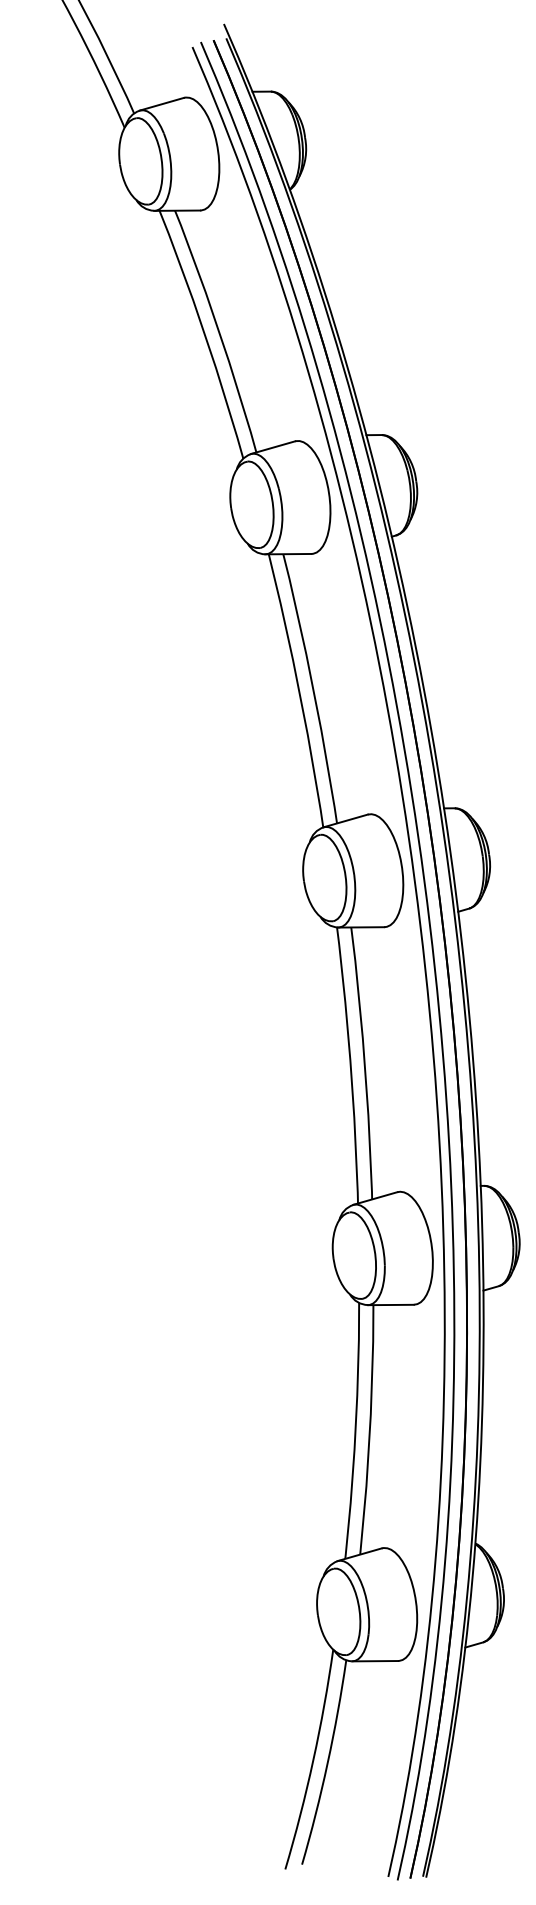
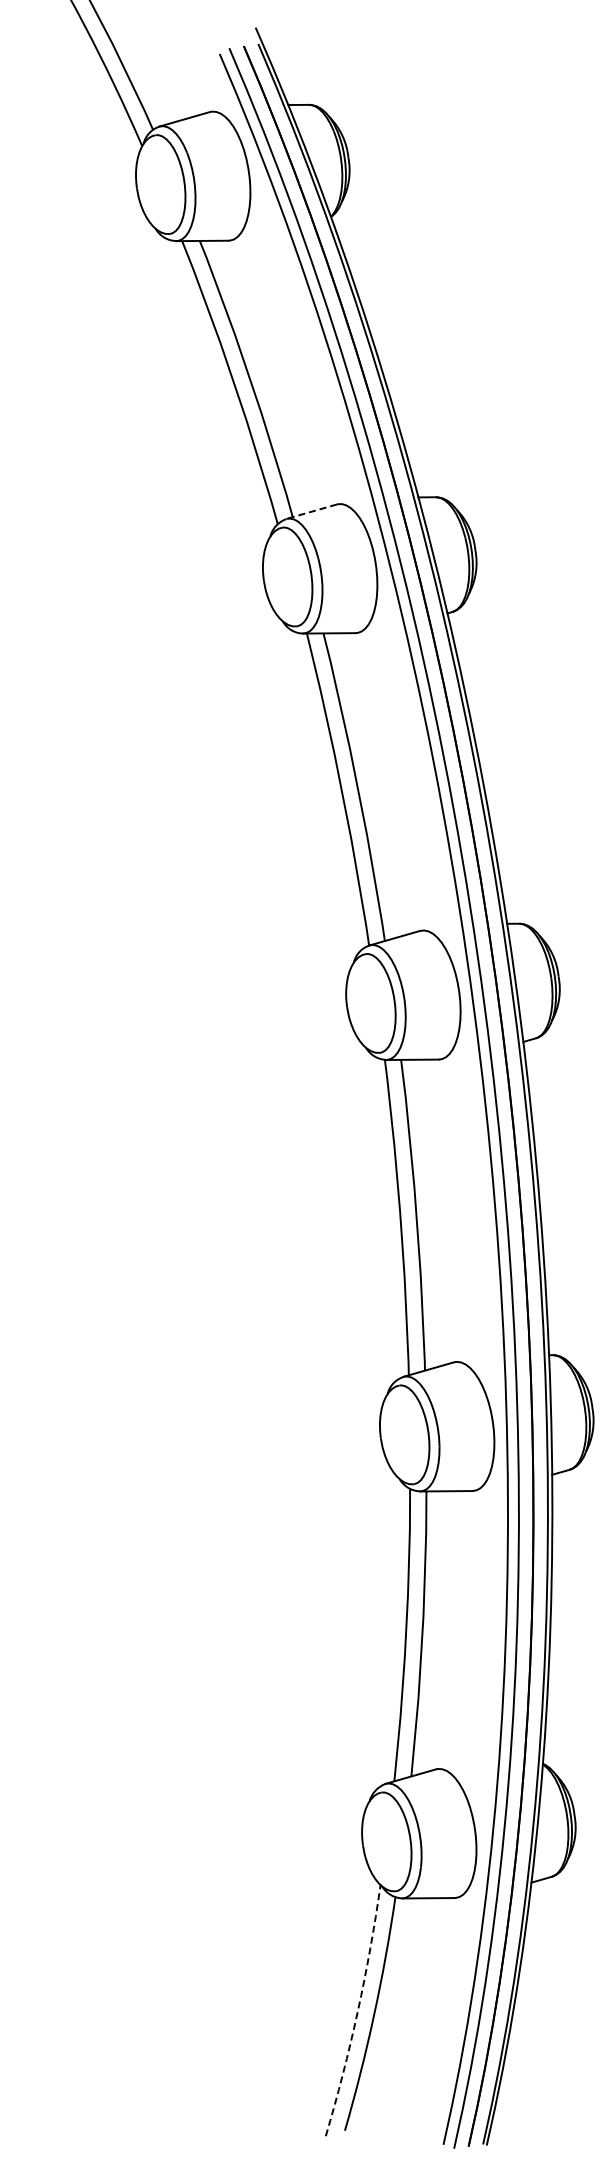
line: (272, 447) -> (311, 511), solid -> dashed
arc: (313, 1760) -> (357, 2011), solid -> dashed

